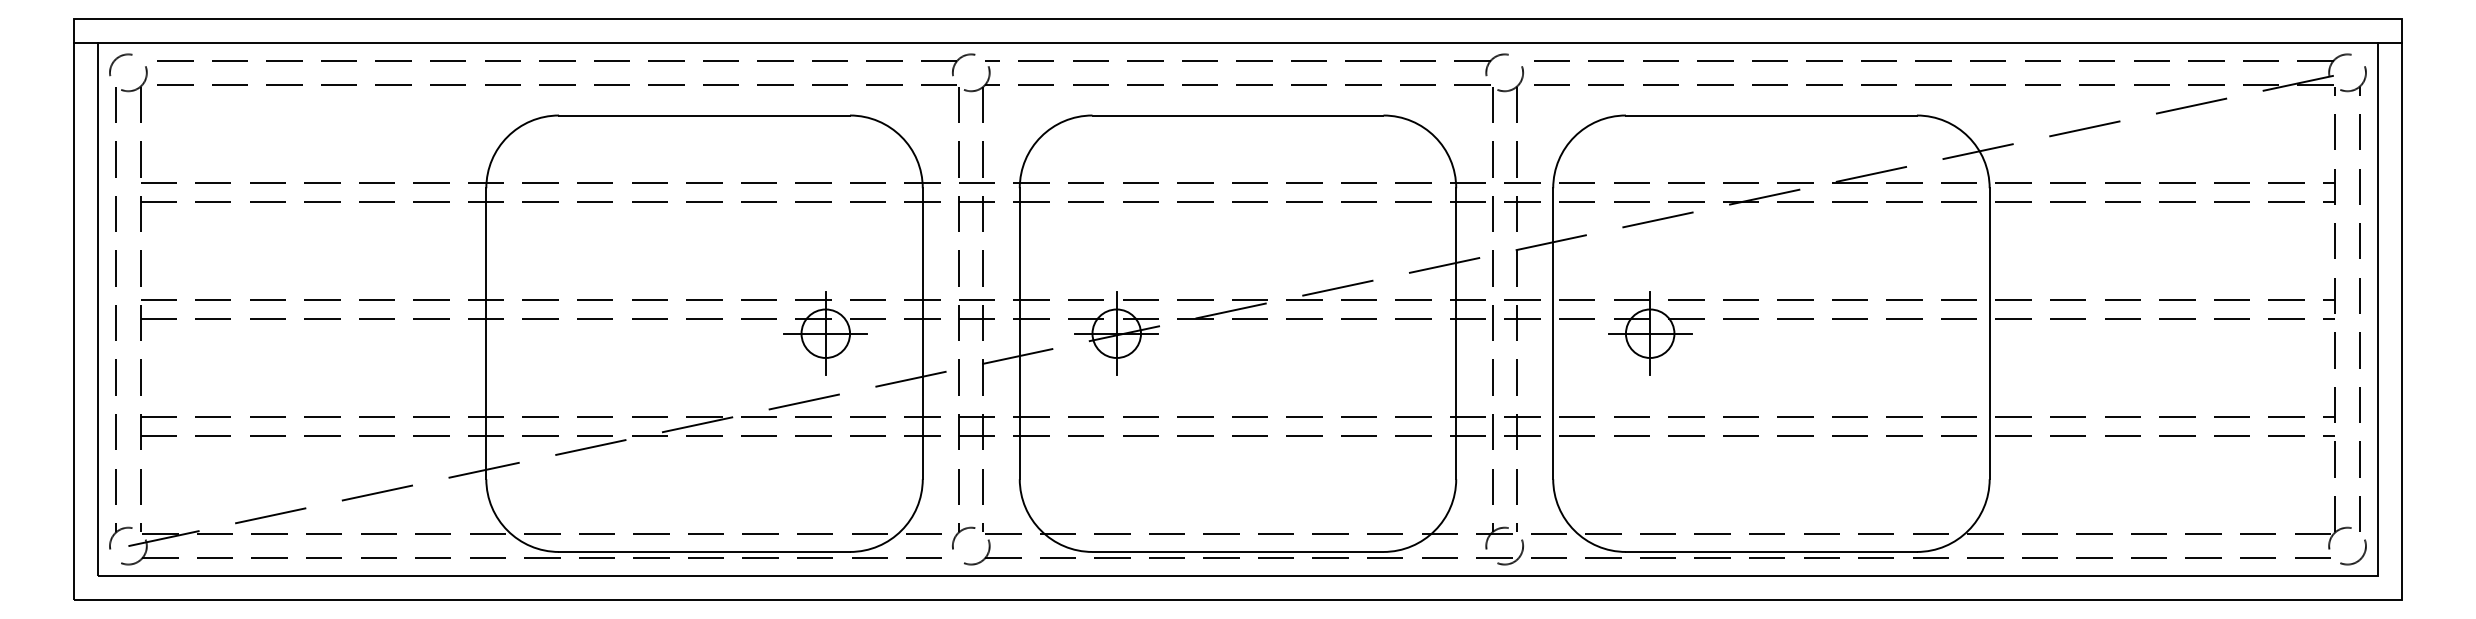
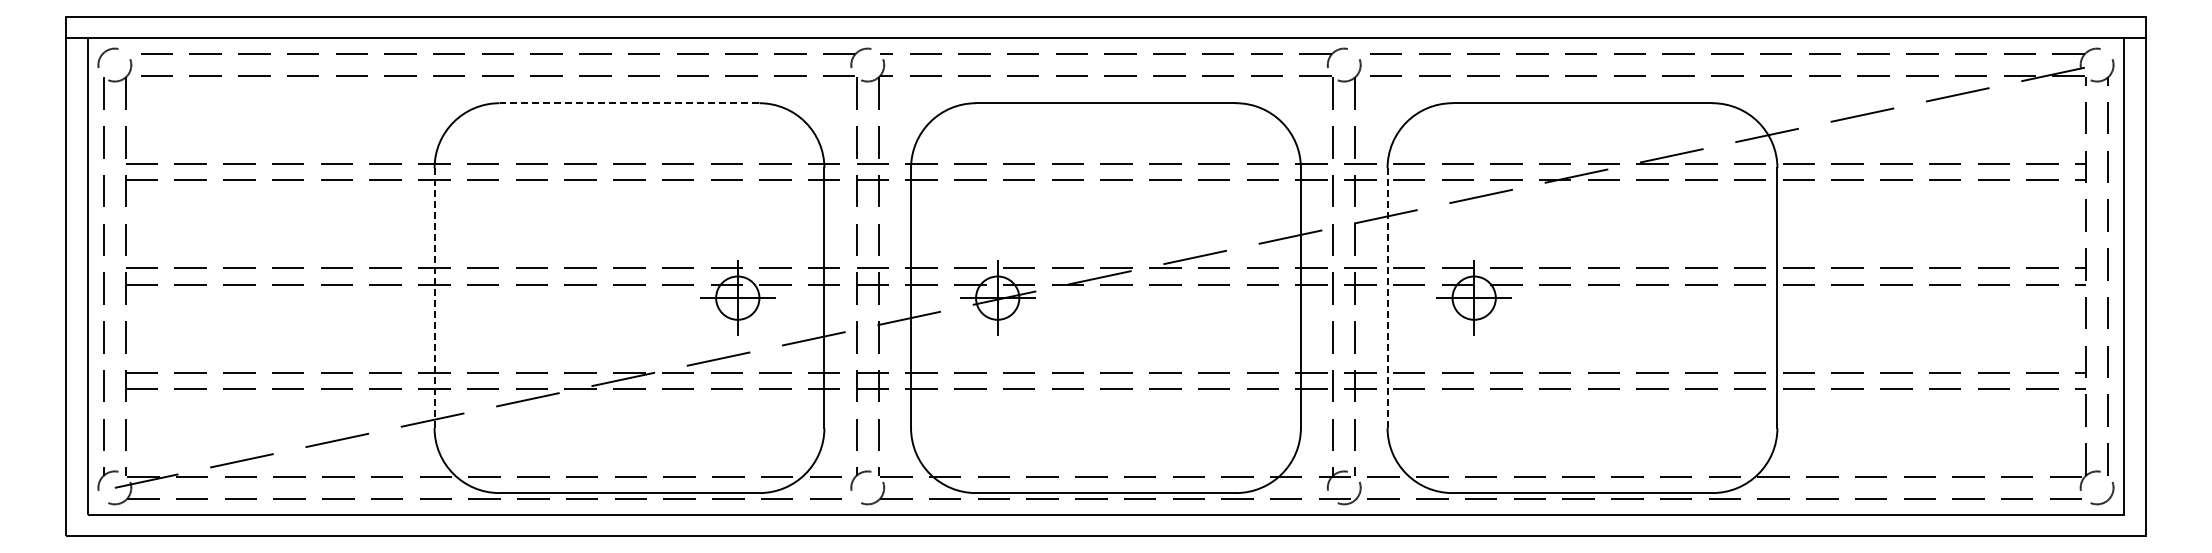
line: (704, 115) -> (629, 103), solid -> dashed
line: (486, 334) -> (434, 298), solid -> dashed
line: (1553, 334) -> (1387, 298), solid -> dashed

